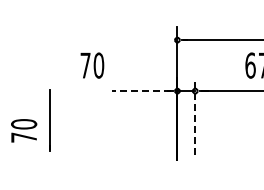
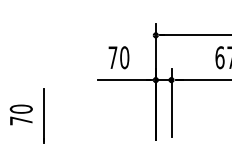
text: (92, 65) -> (119, 57), moved
line: (141, 91) -> (124, 80), dashed -> solid
line: (195, 116) -> (171, 102), dashed -> solid
line: (49, 120) -> (43, 116), moved

